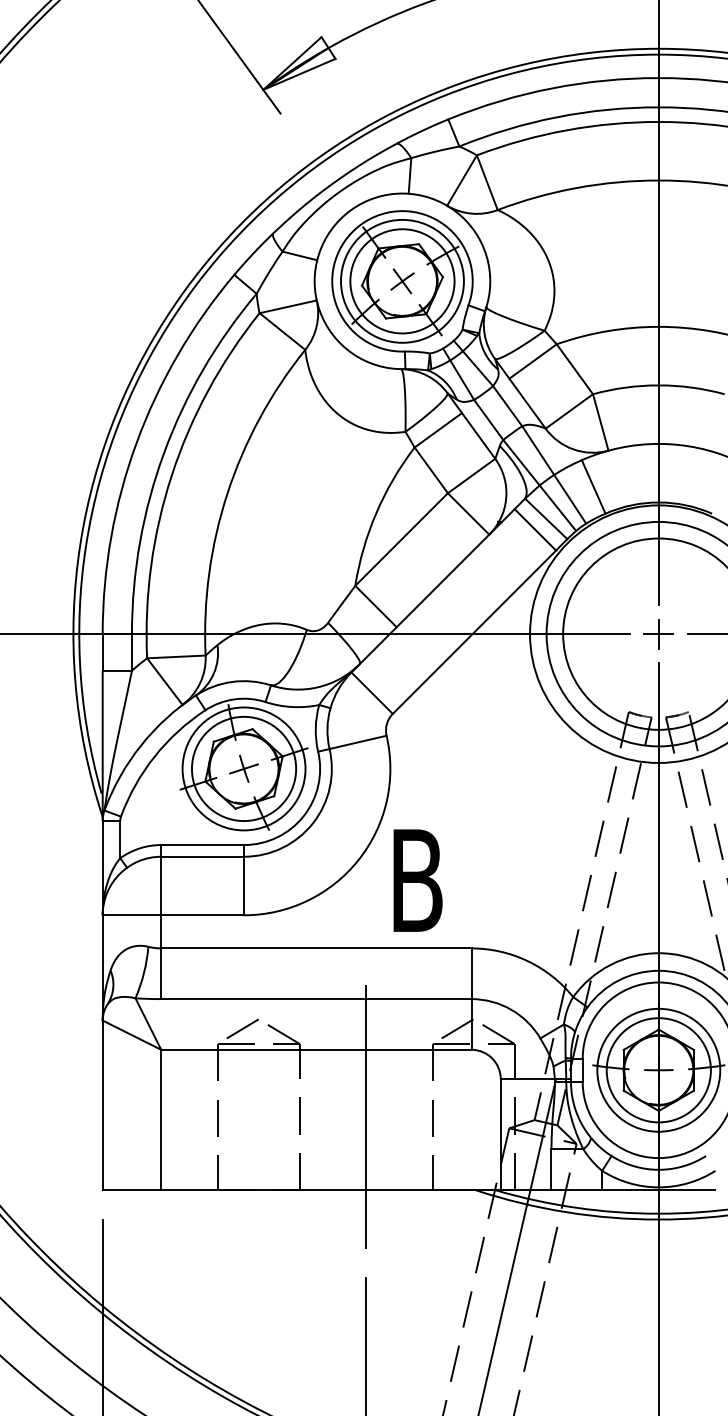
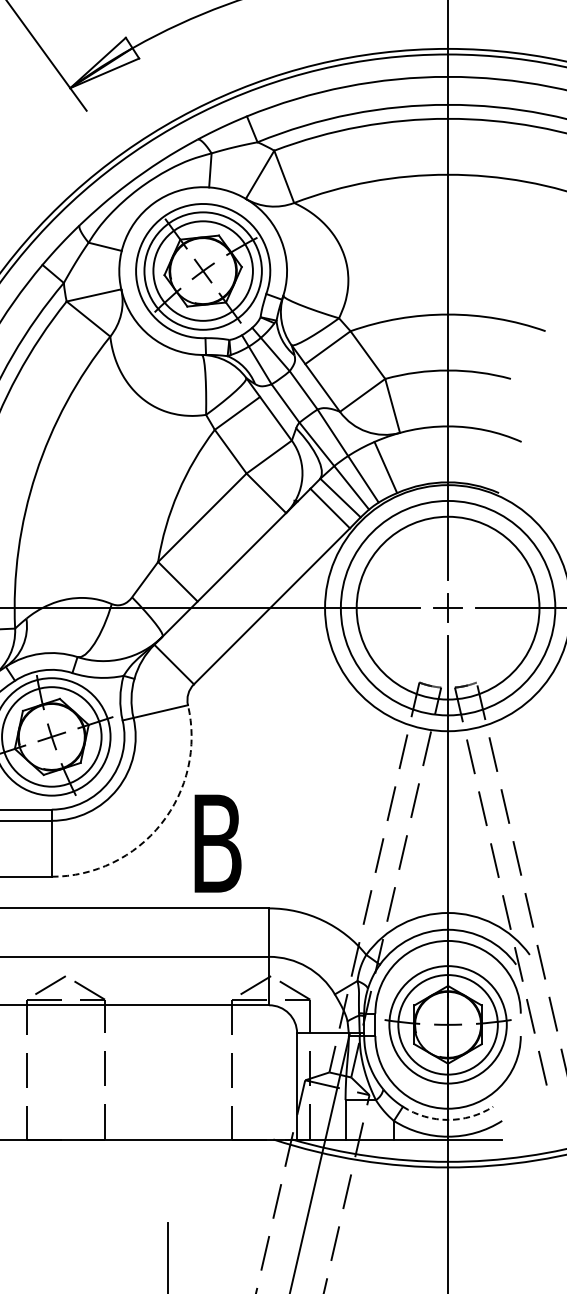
arc: (358, 859) -> (161, 823), solid -> dashed
line: (366, 1116) -> (168, 1068), removed
arc: (658, 1169) -> (447, 1119), solid -> dashed

